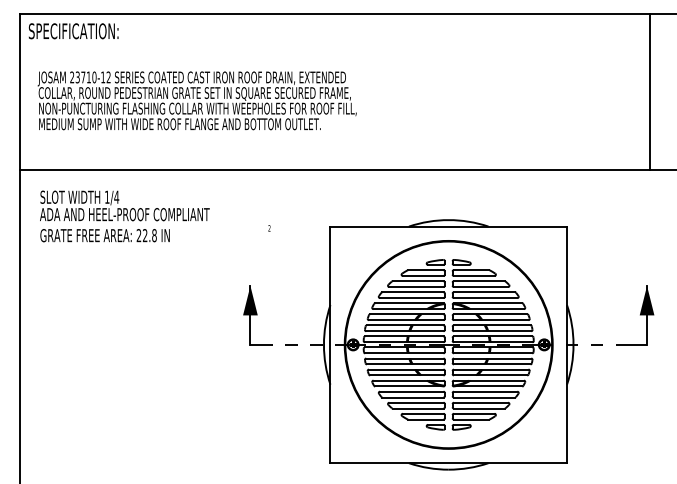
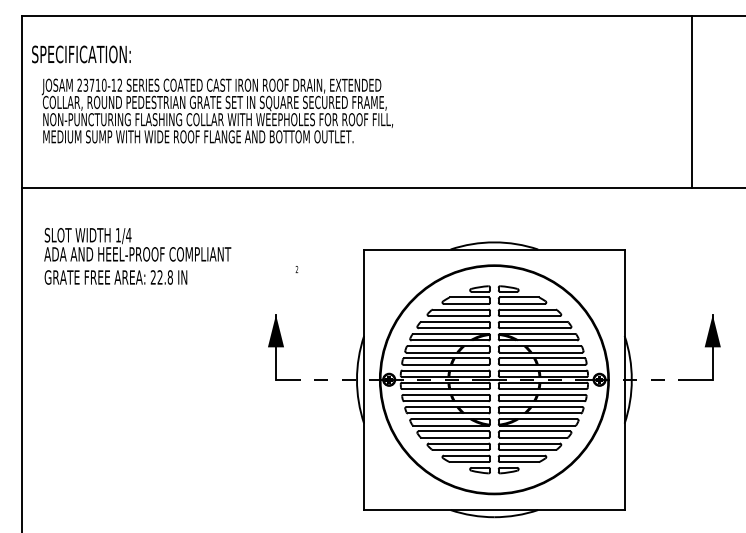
text: (73, 31) -> (81, 54), moved
line: (649, 92) -> (691, 101), moved
text: (155, 215) -> (171, 255), moved

